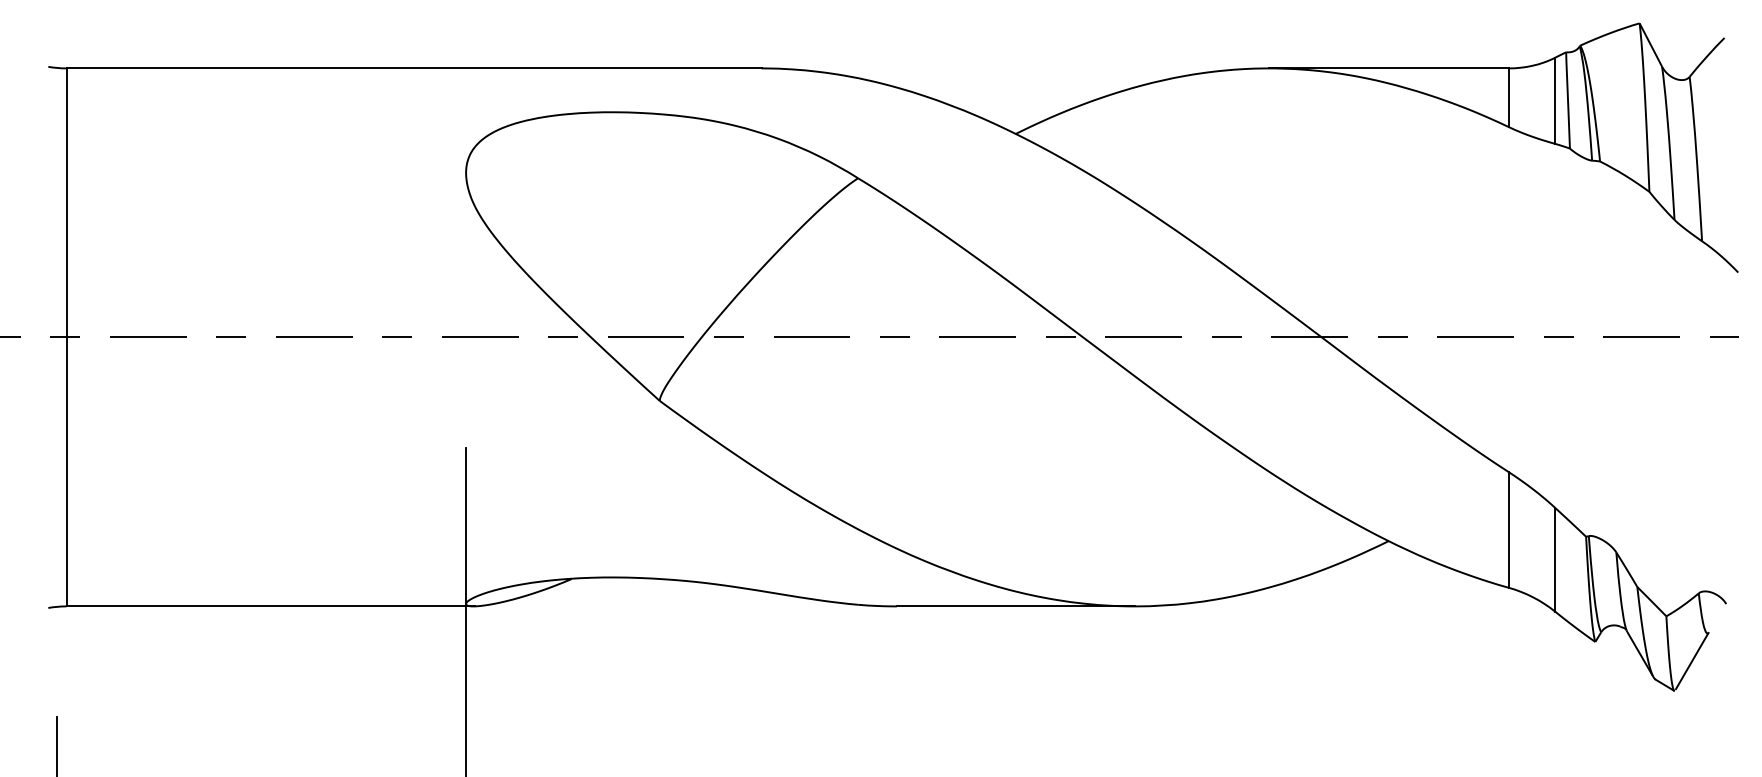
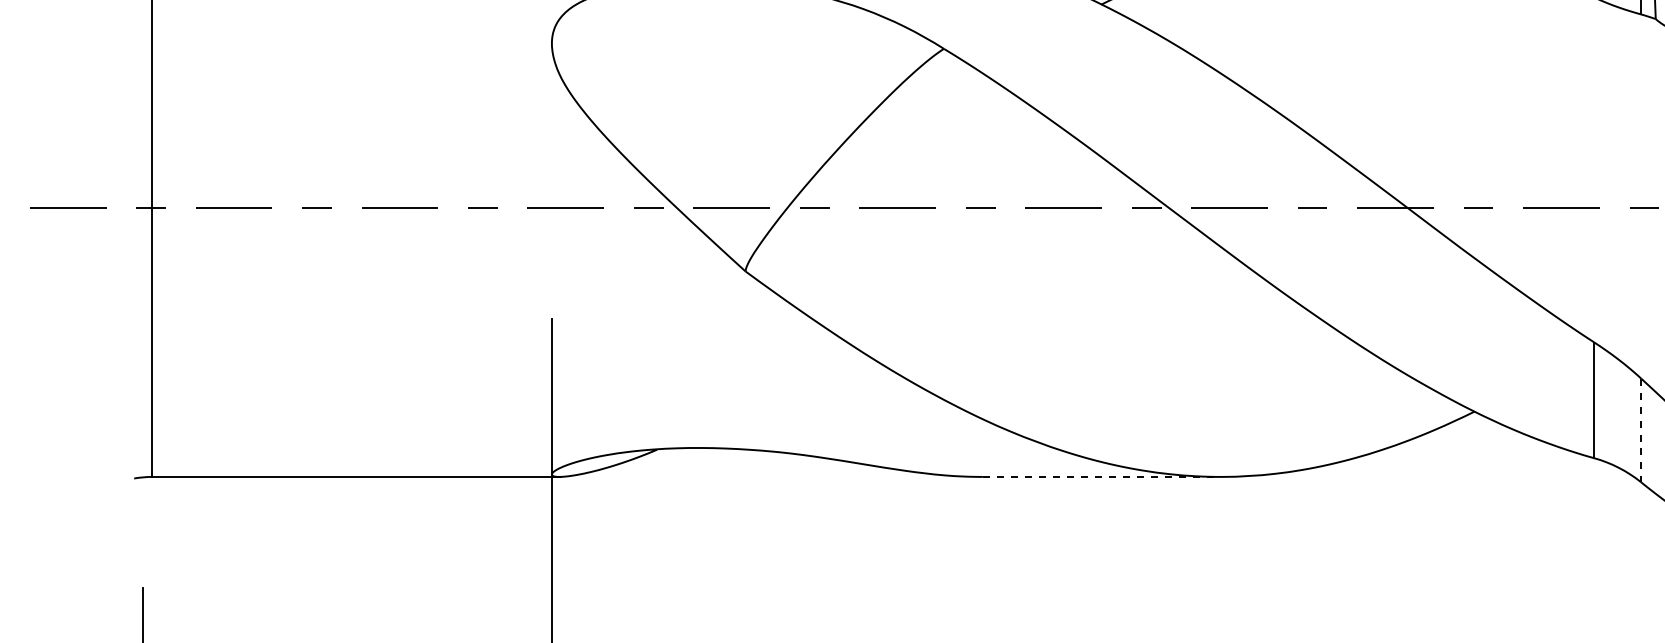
line: (1555, 559) -> (1641, 430), solid -> dashed
line: (1015, 606) -> (1101, 477), solid -> dashed

